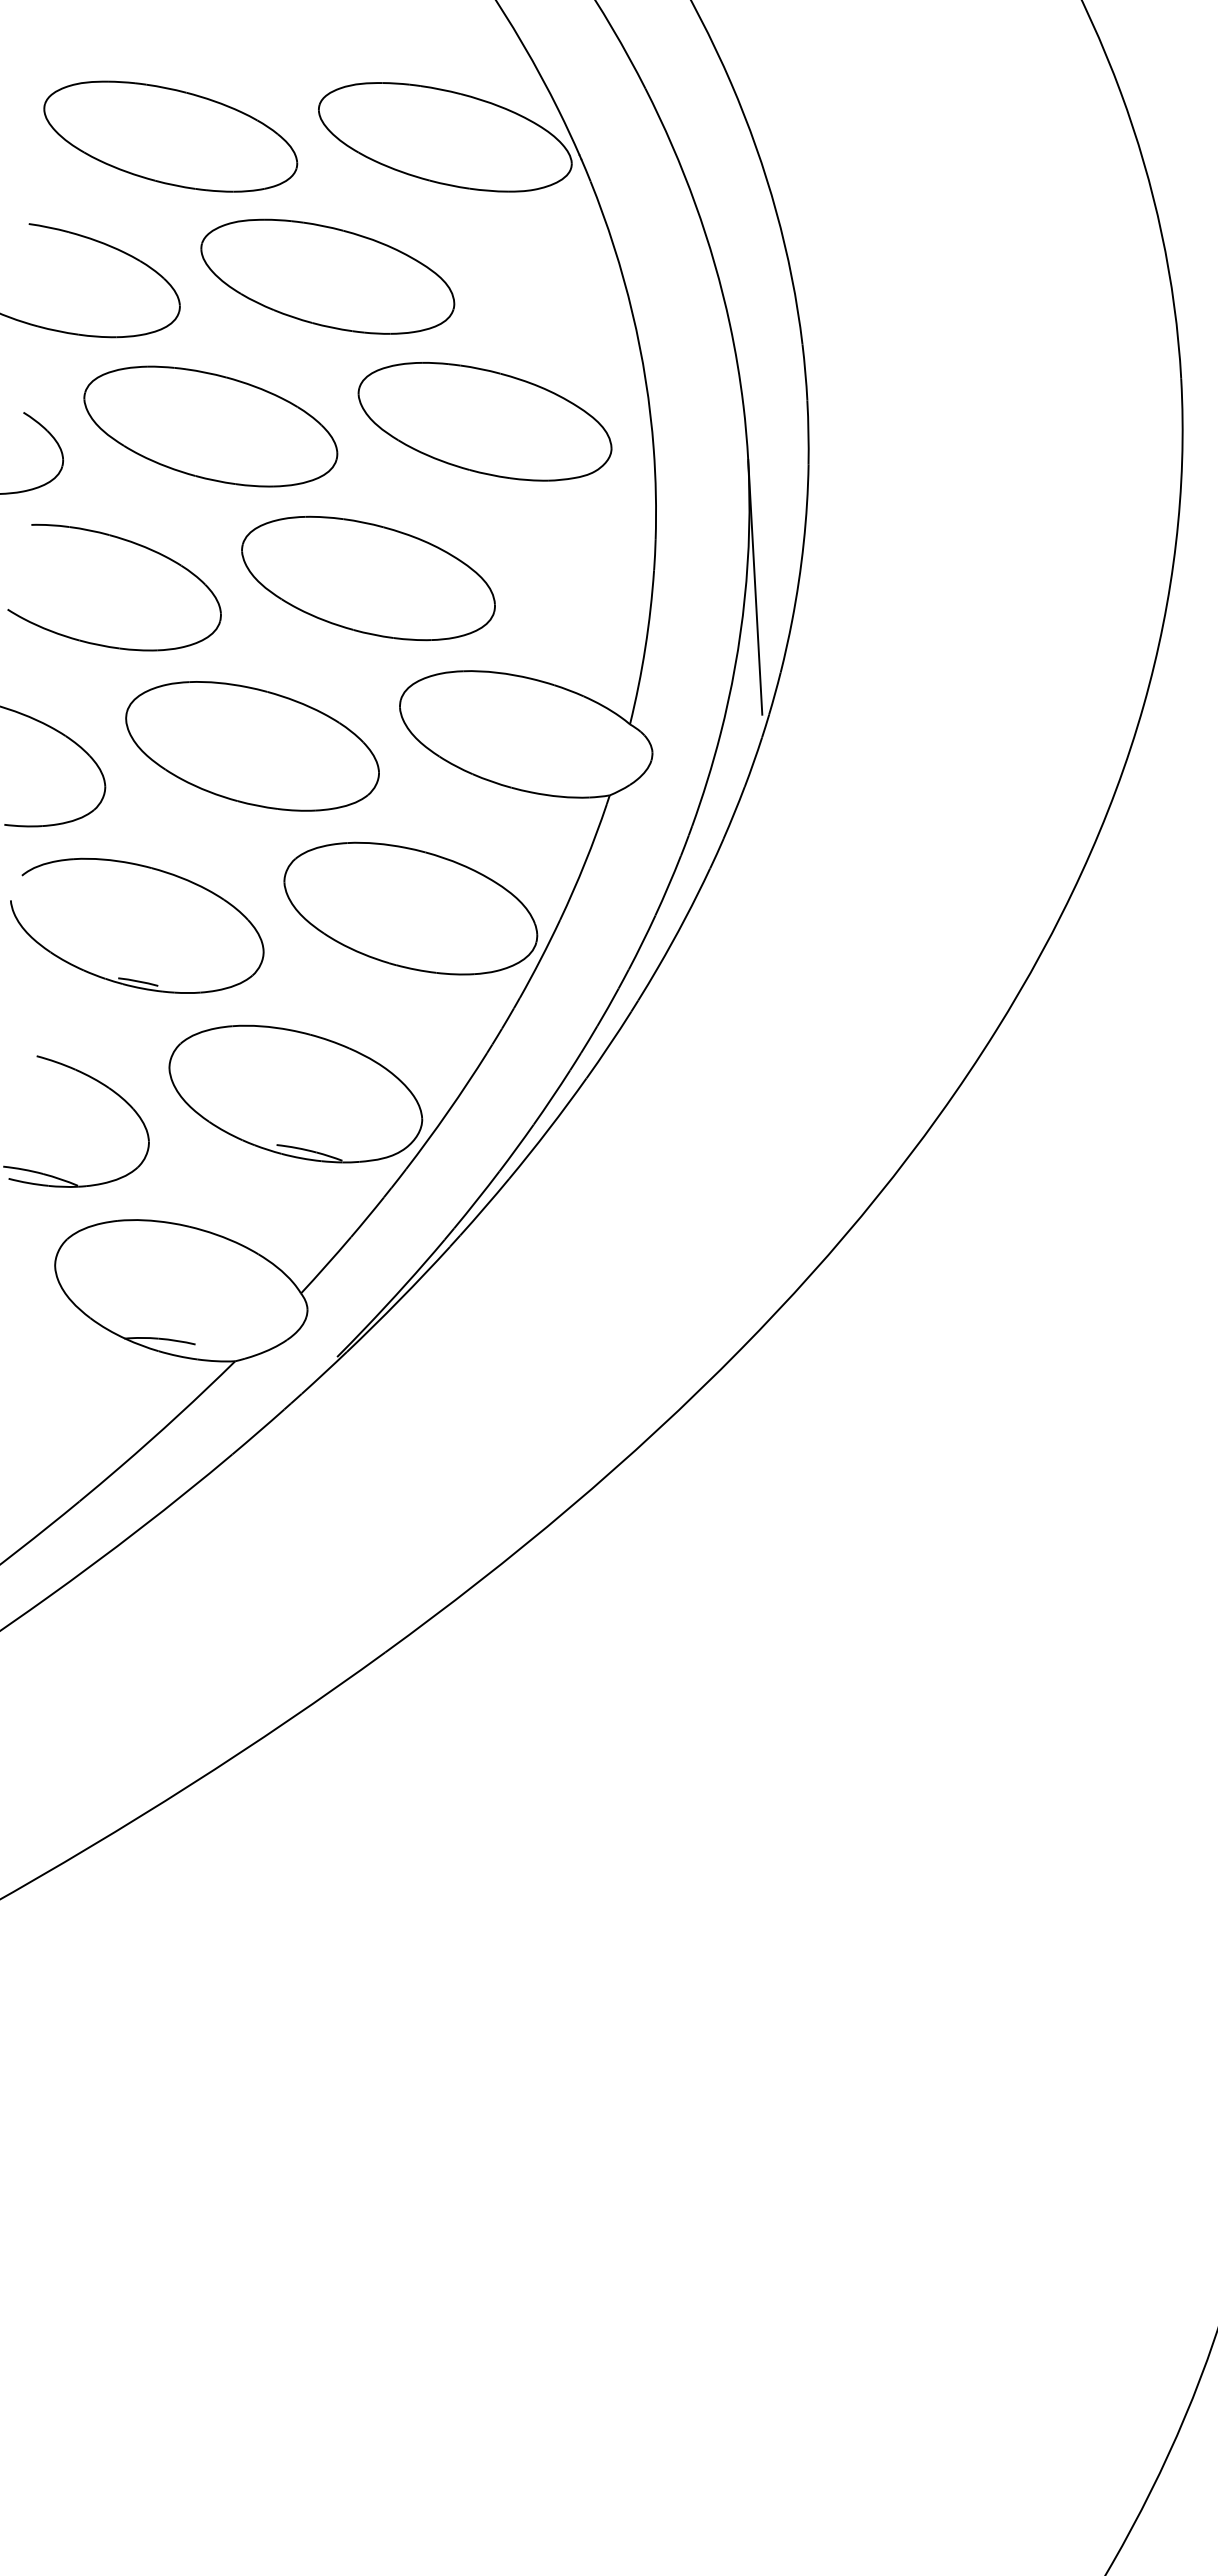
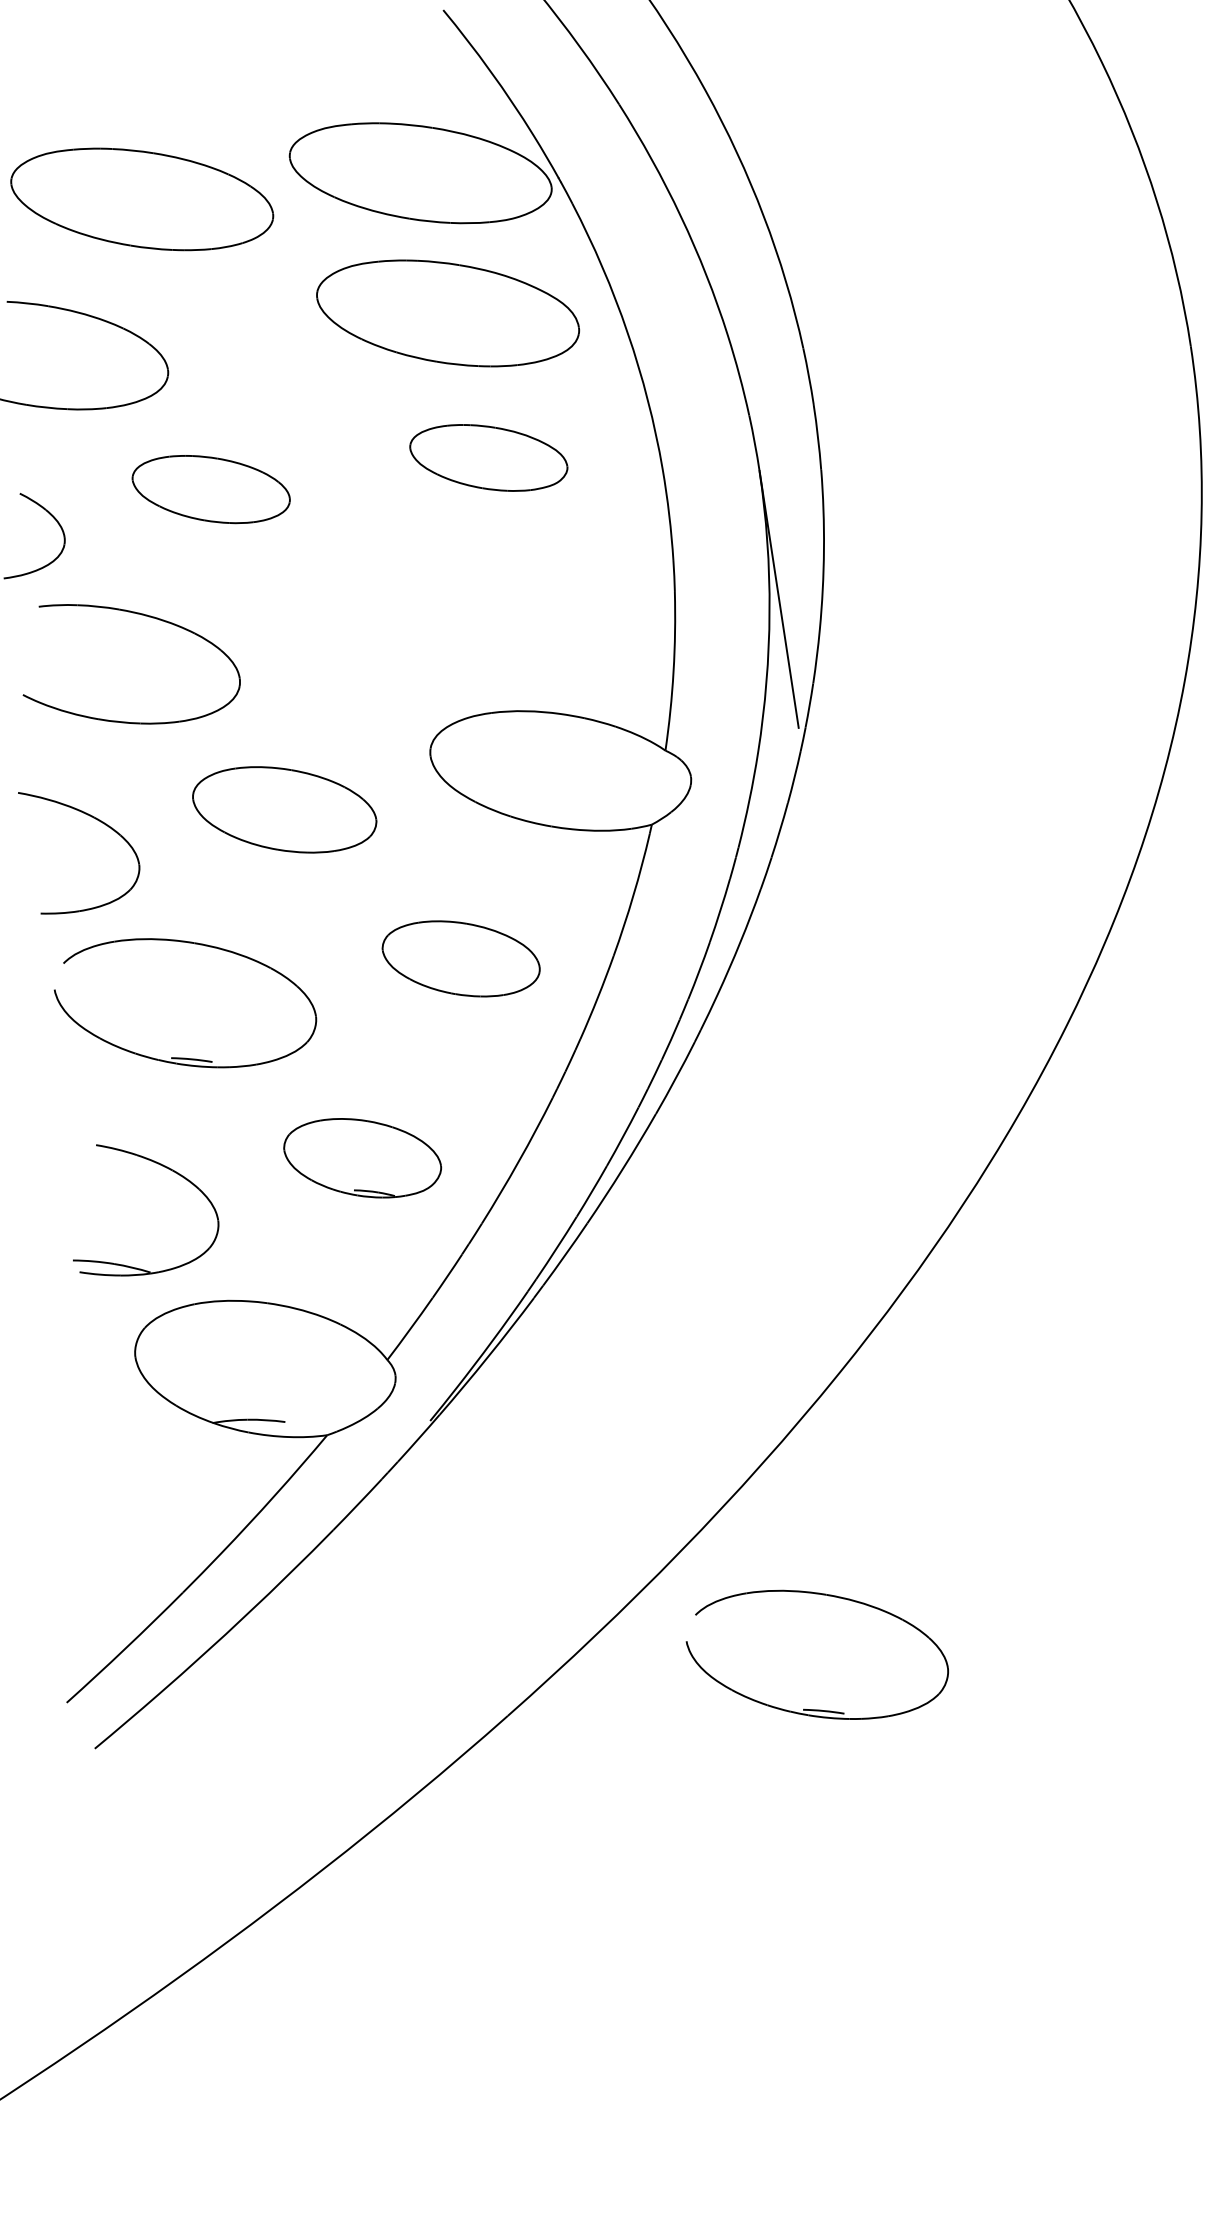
part: (327, 276) -> (447, 313), moved
part: (484, 421) -> (488, 457), size x0.6
part: (210, 426) -> (210, 489), size x0.6
part: (368, 578) -> (385, 628), removed
part: (252, 746) -> (284, 809), size x0.7
part: (410, 908) -> (460, 958), size x0.6
part: (295, 1093) -> (362, 1157), size x0.6
part: (685, 1674) -> (814, 1708), added

